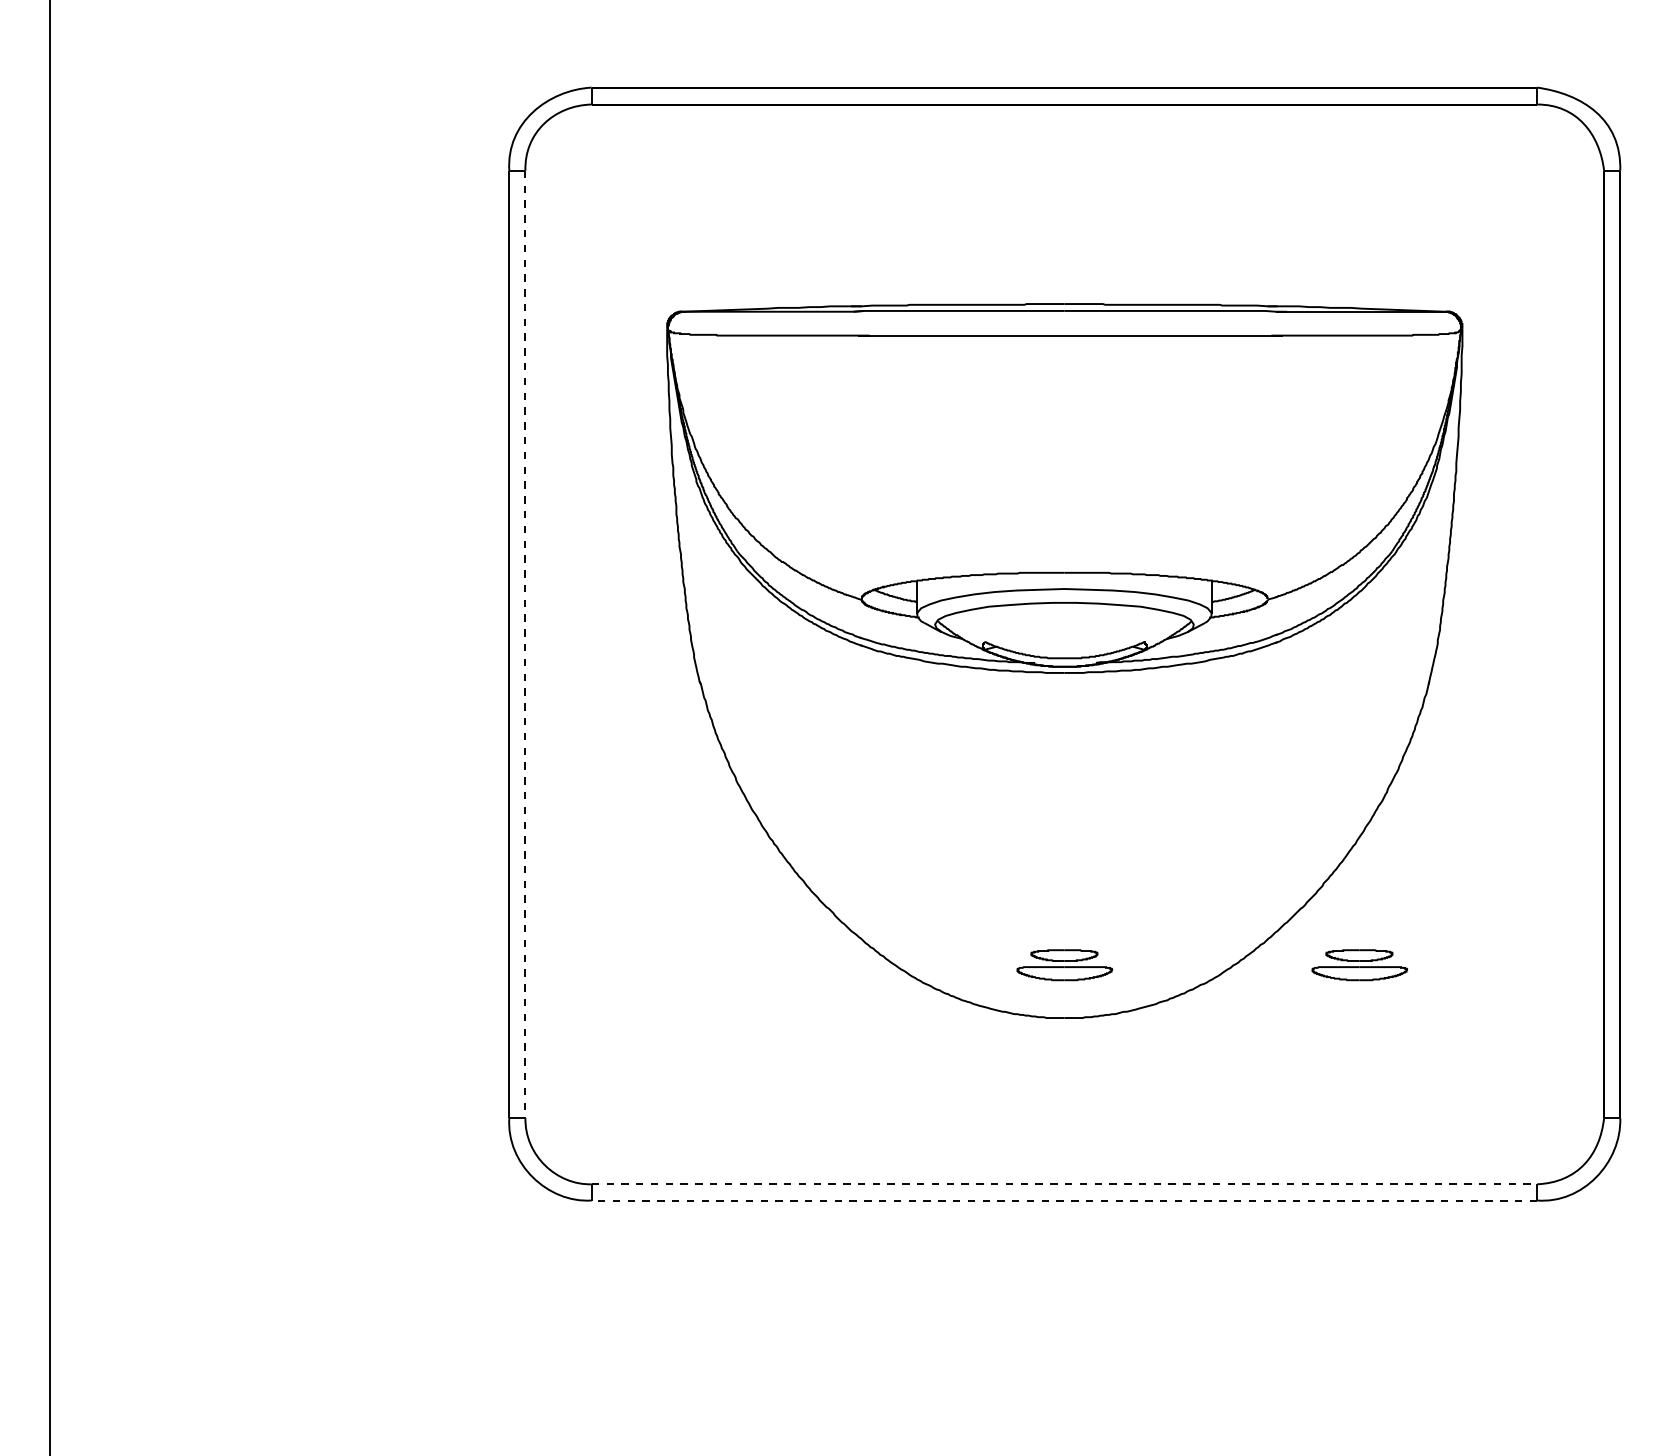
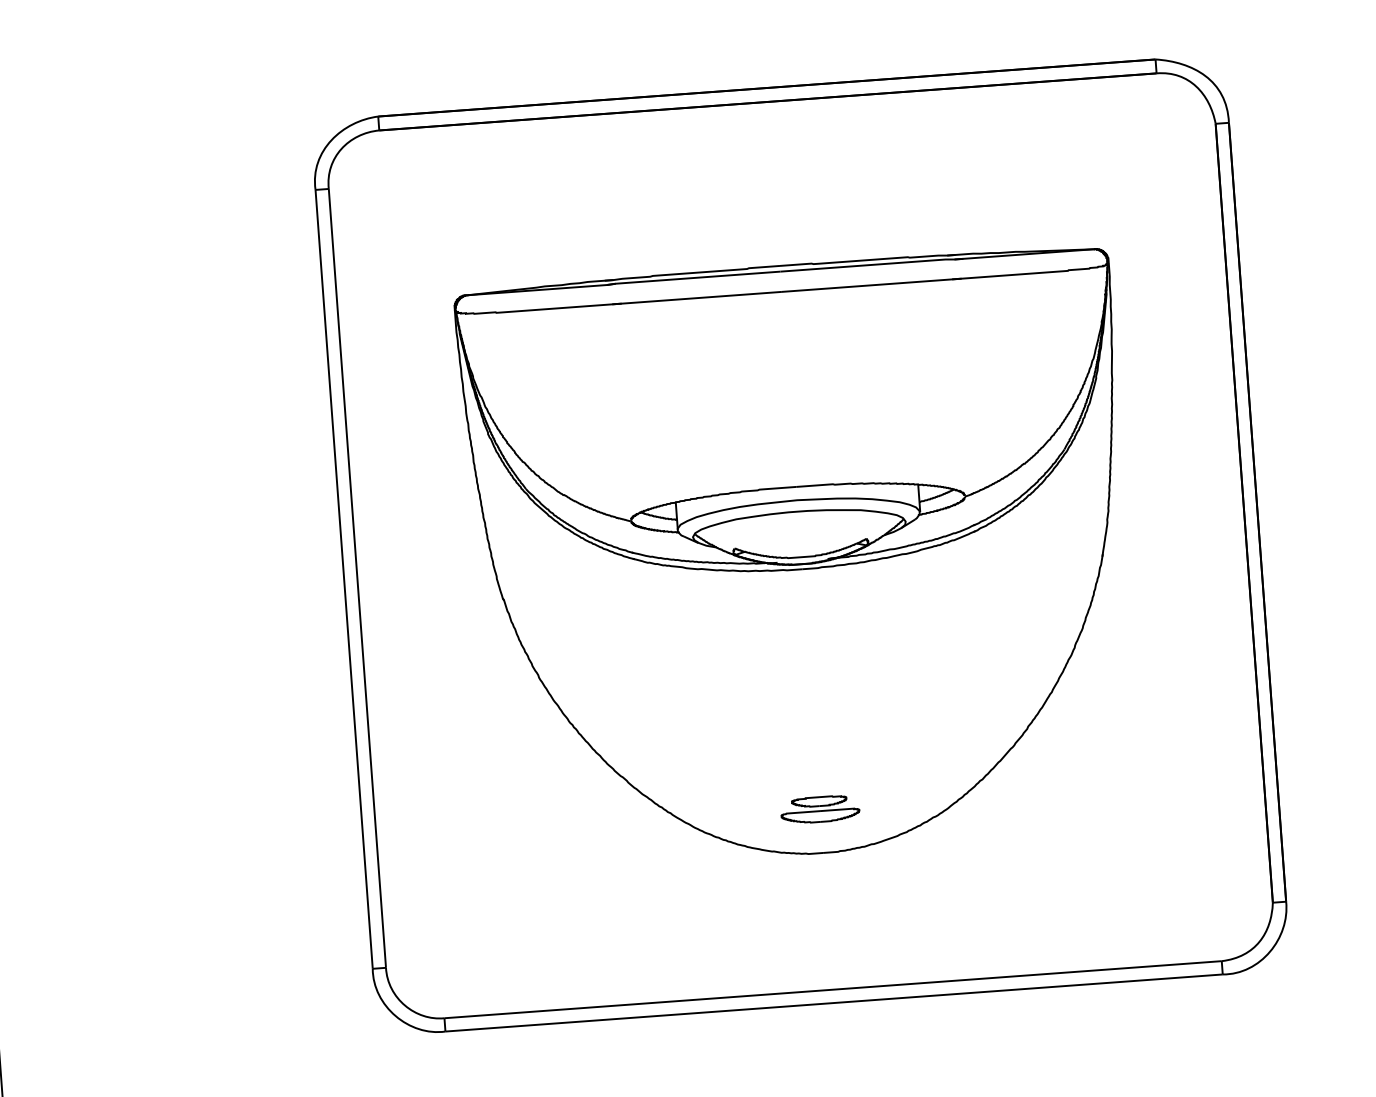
line: (525, 644) -> (357, 578), dashed -> solid
part: (1359, 965) -> (1062, 791), removed
line: (1064, 1184) -> (833, 989), dashed -> solid
line: (1064, 1200) -> (834, 1003), dashed -> solid

